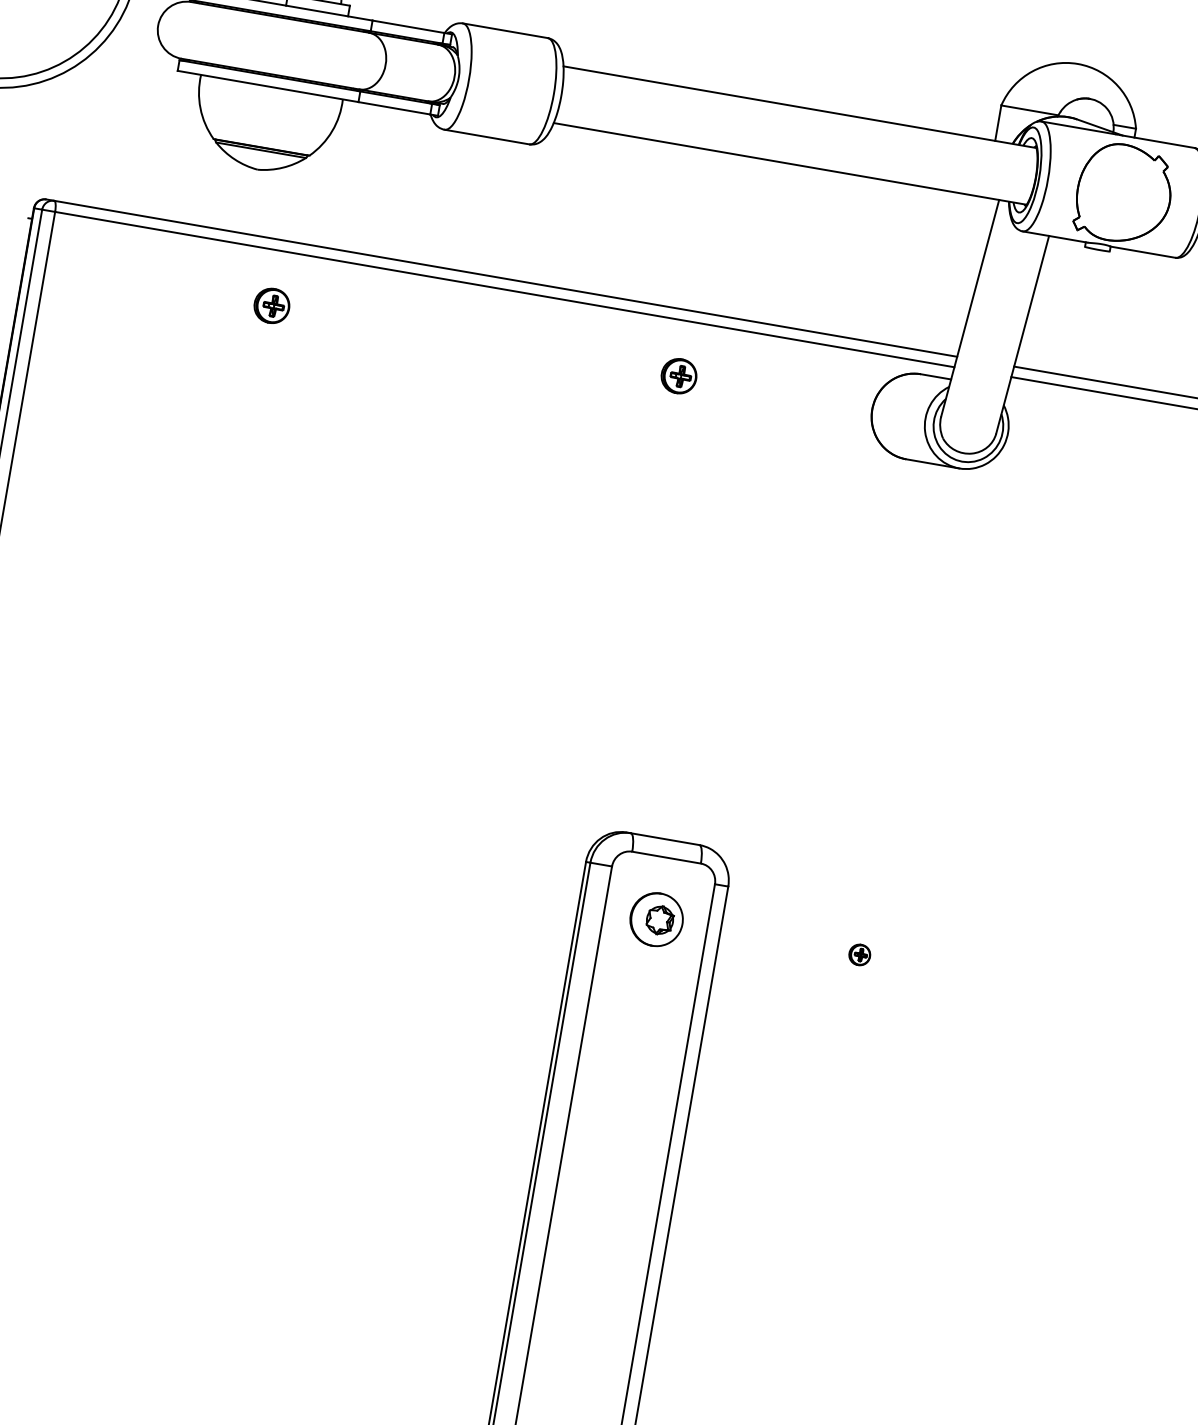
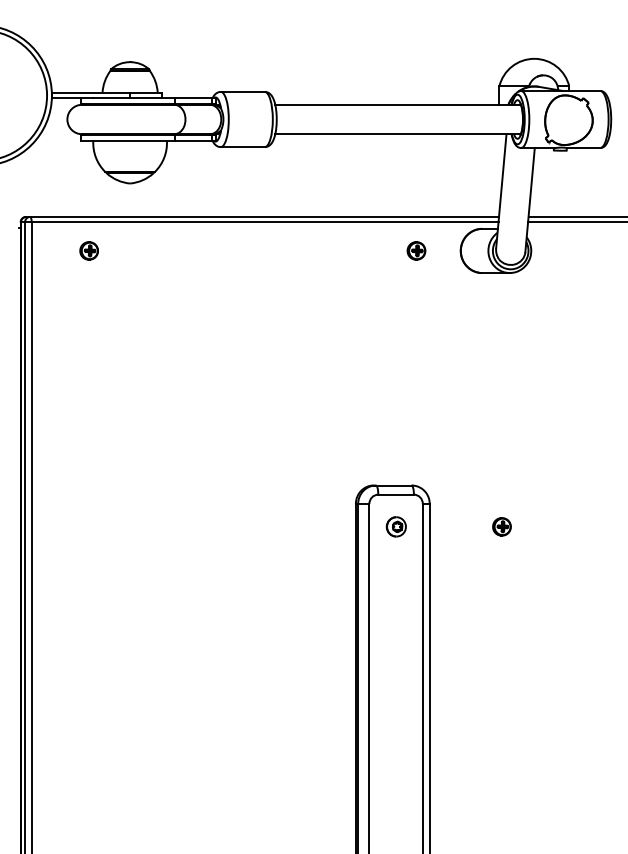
part: (270, 304) -> (88, 250), moved
part: (679, 375) -> (416, 250), moved
part: (654, 918) -> (395, 526), size x0.71
part: (859, 953) -> (501, 526), size x1.67

